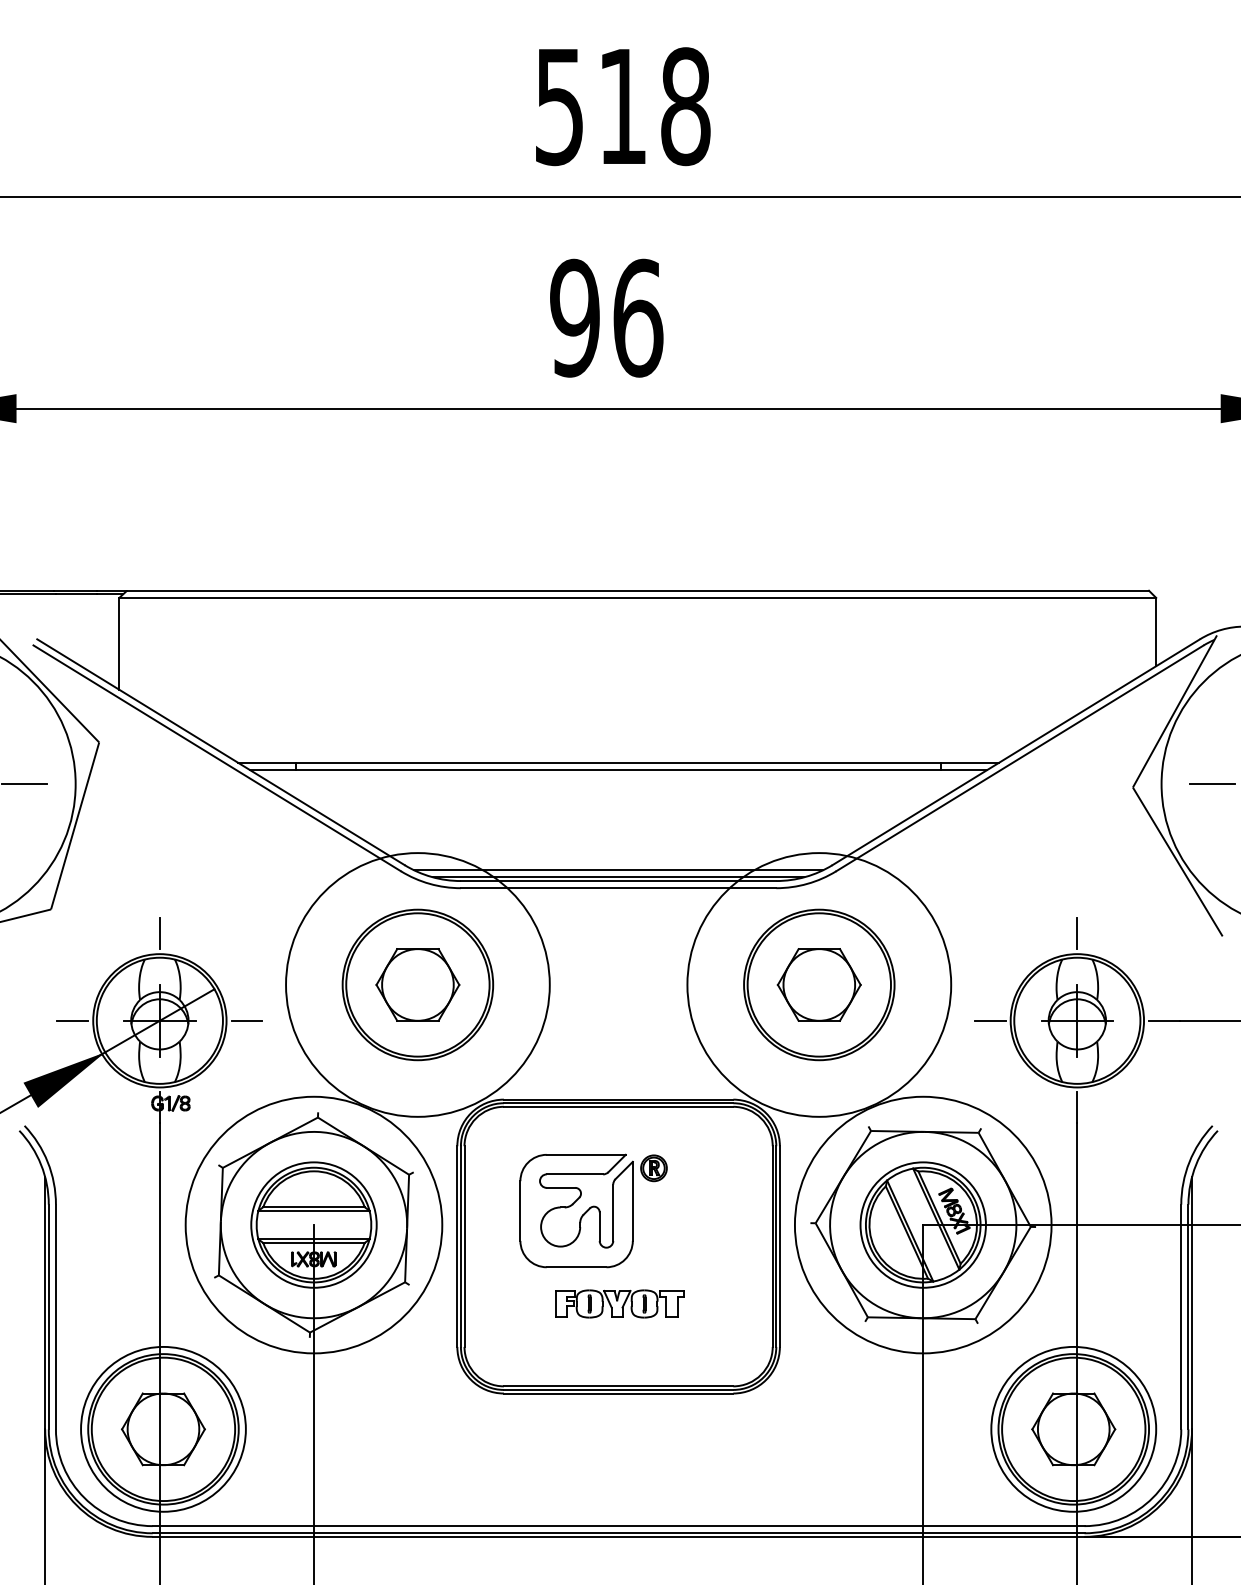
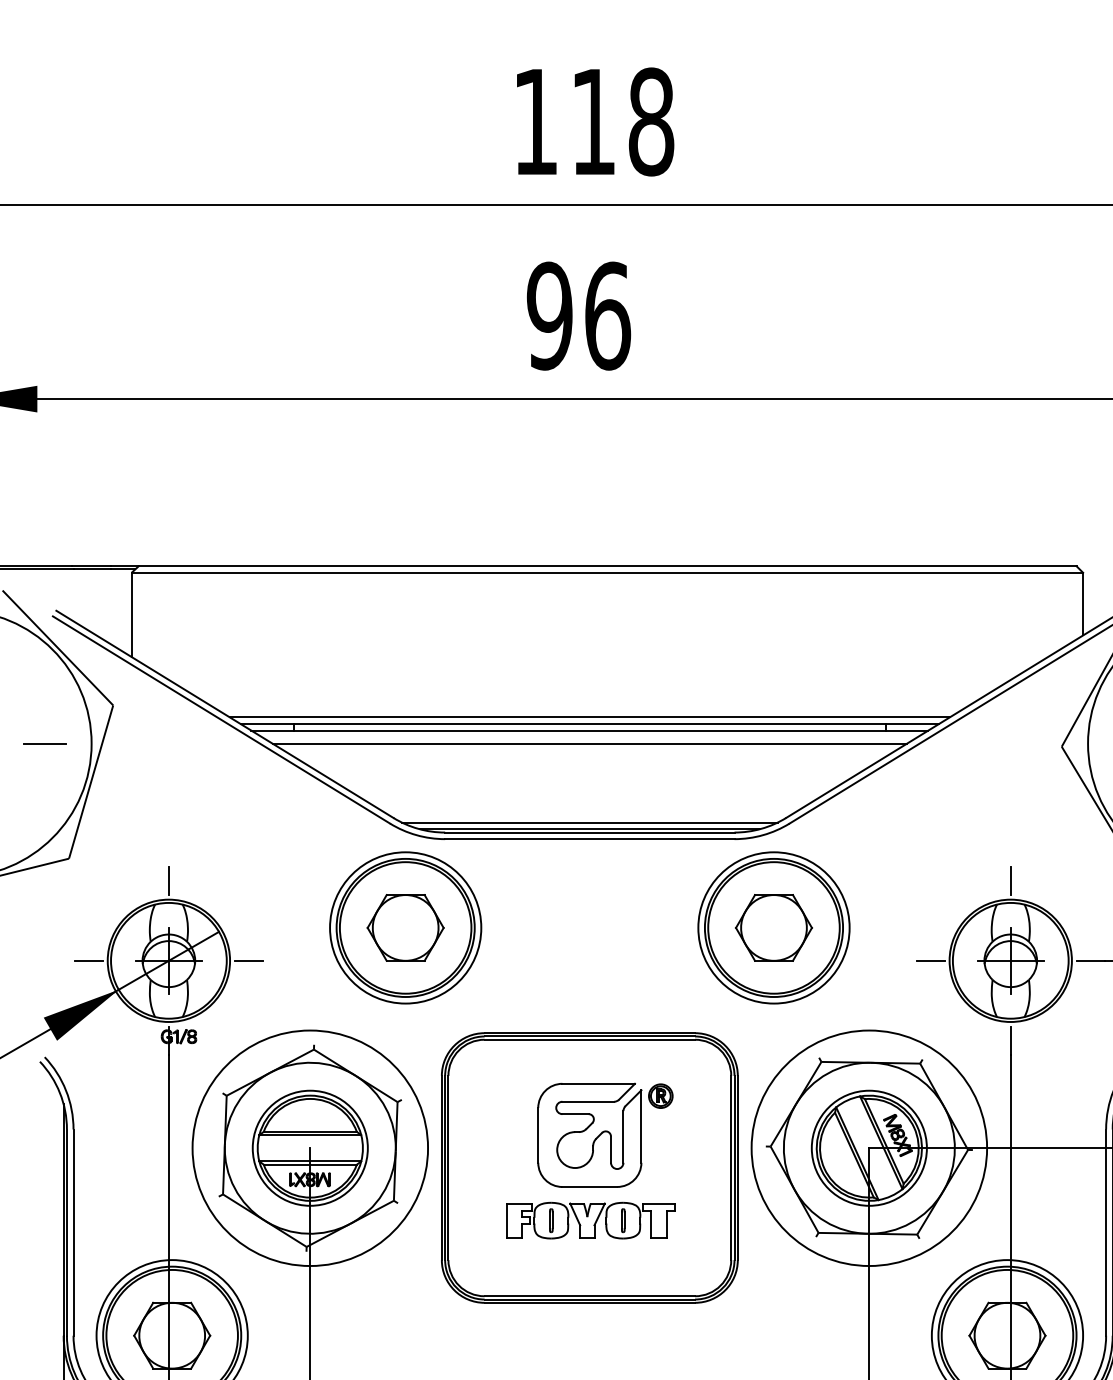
text: (559, 107) -> (535, 122), 518 -> 118
line: (618, 755) -> (589, 717), added
line: (618, 784) -> (589, 743), added
circle: (417, 984) -> (405, 927), size x0.62
circle: (818, 984) -> (773, 927), size x0.62
part: (593, 1210) -> (605, 1134), moved
part: (619, 1303) -> (590, 1220), size x1.43

